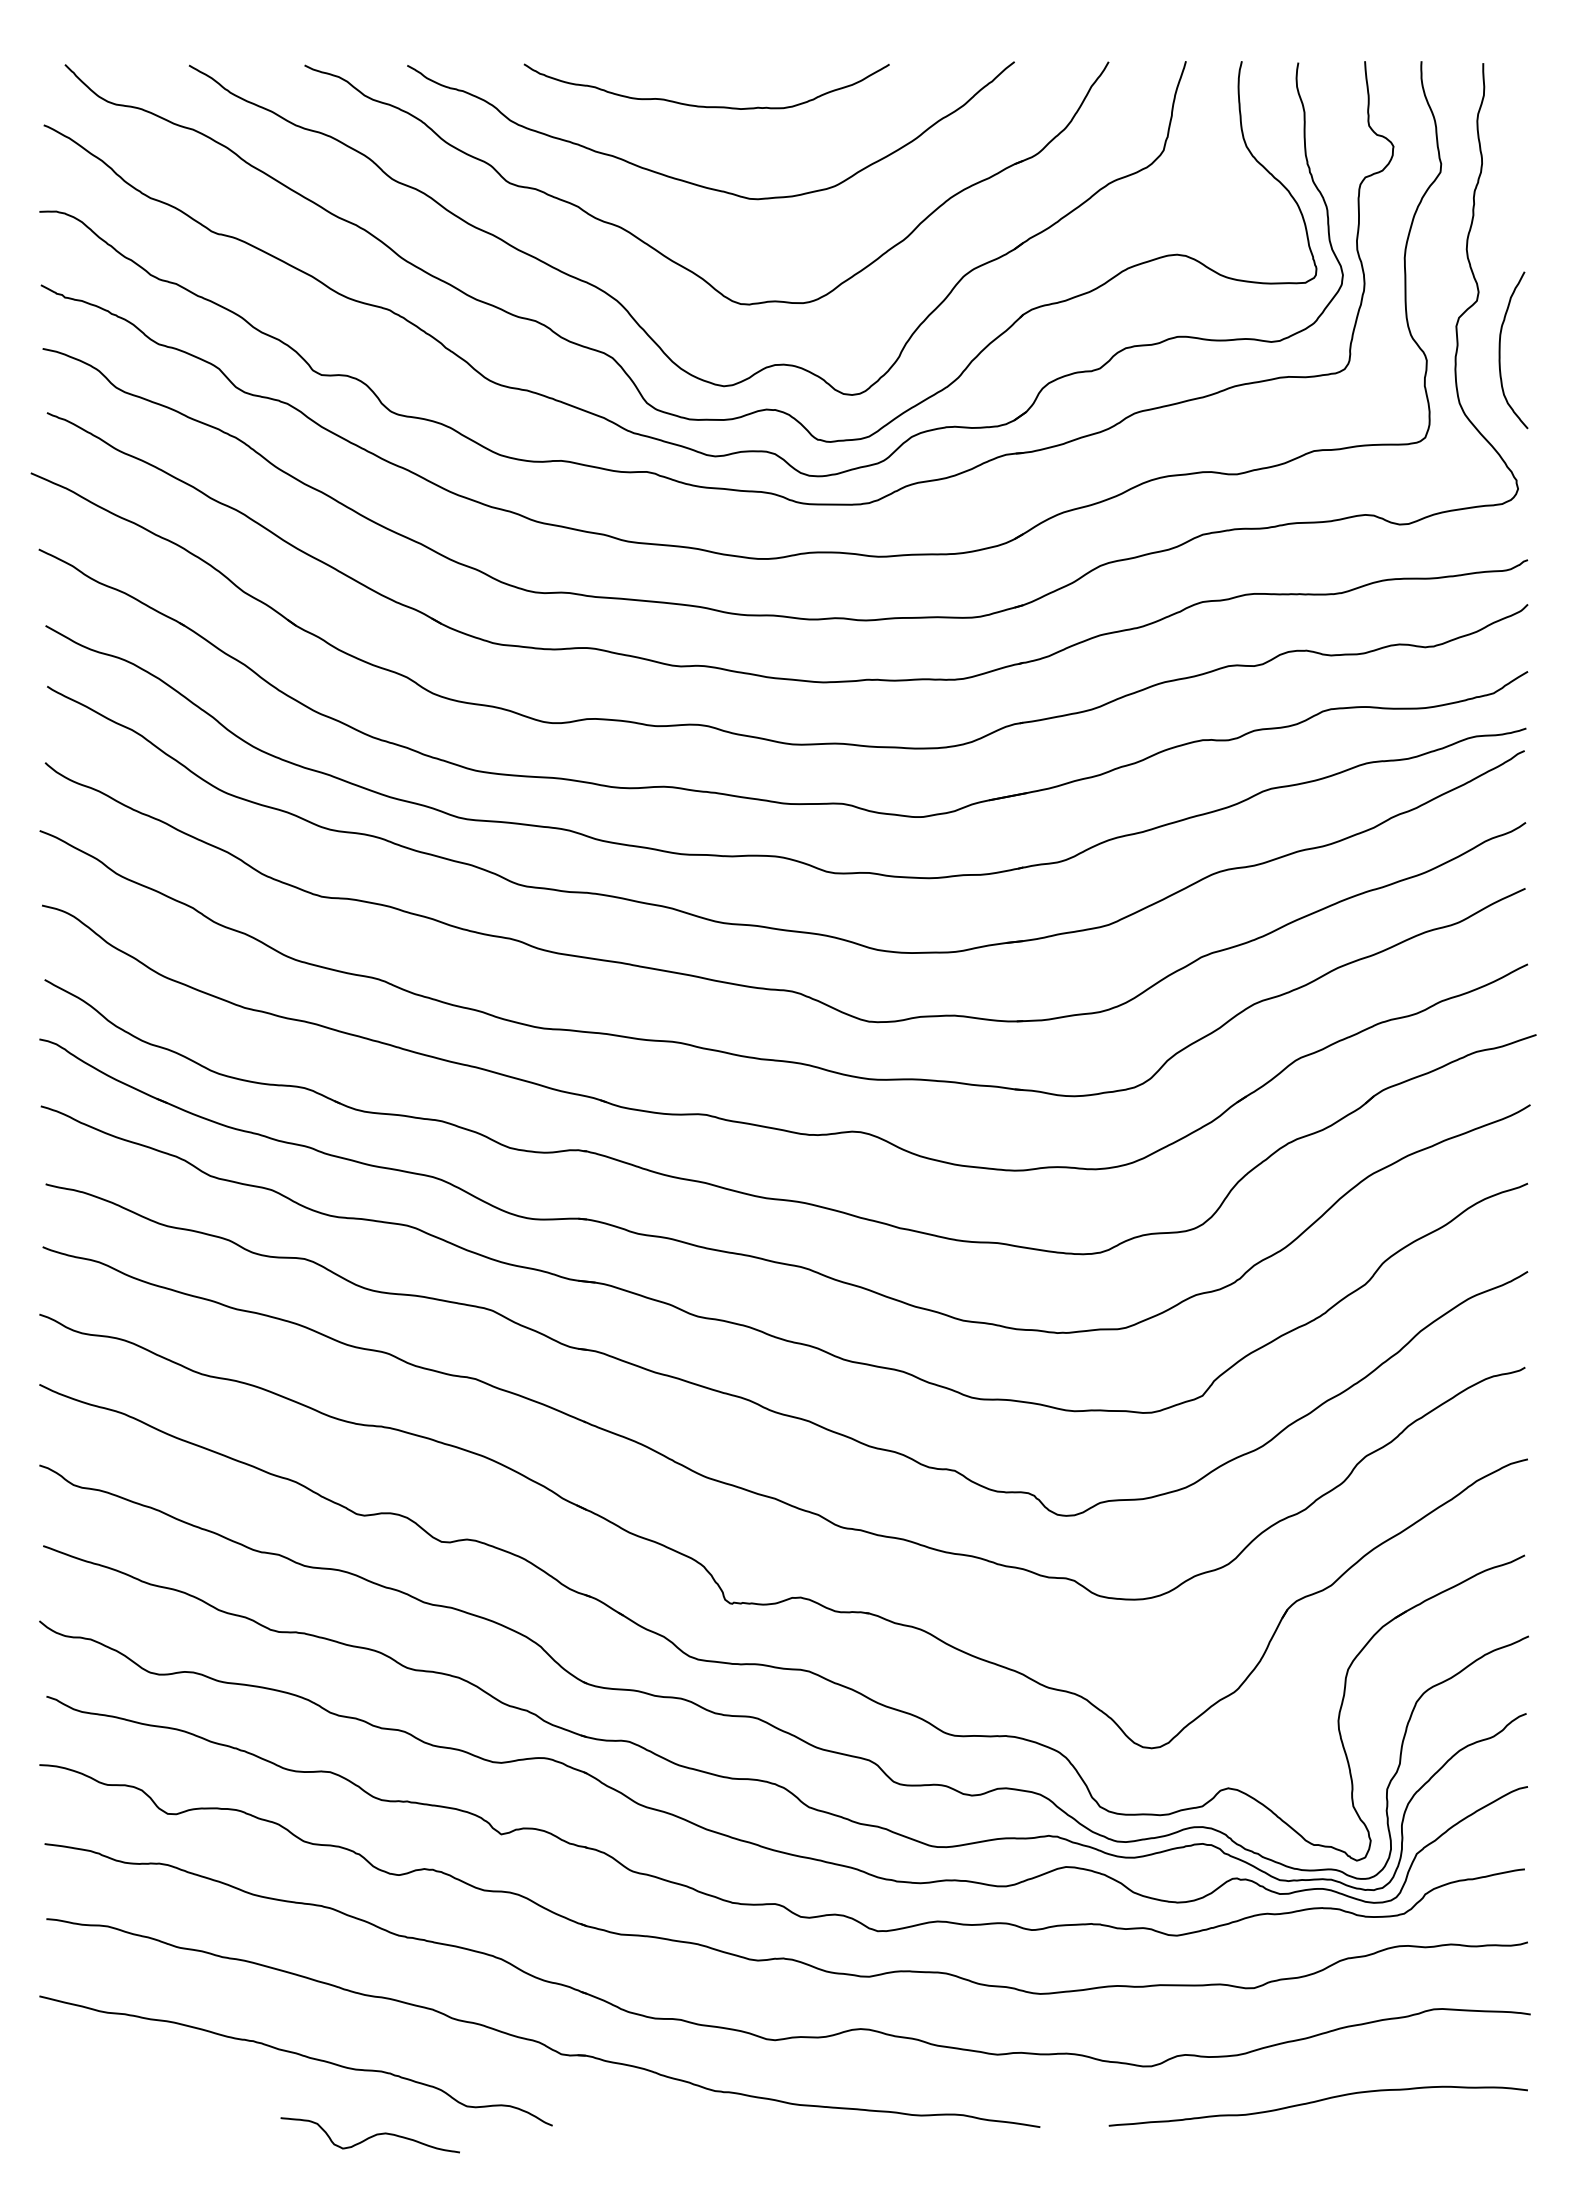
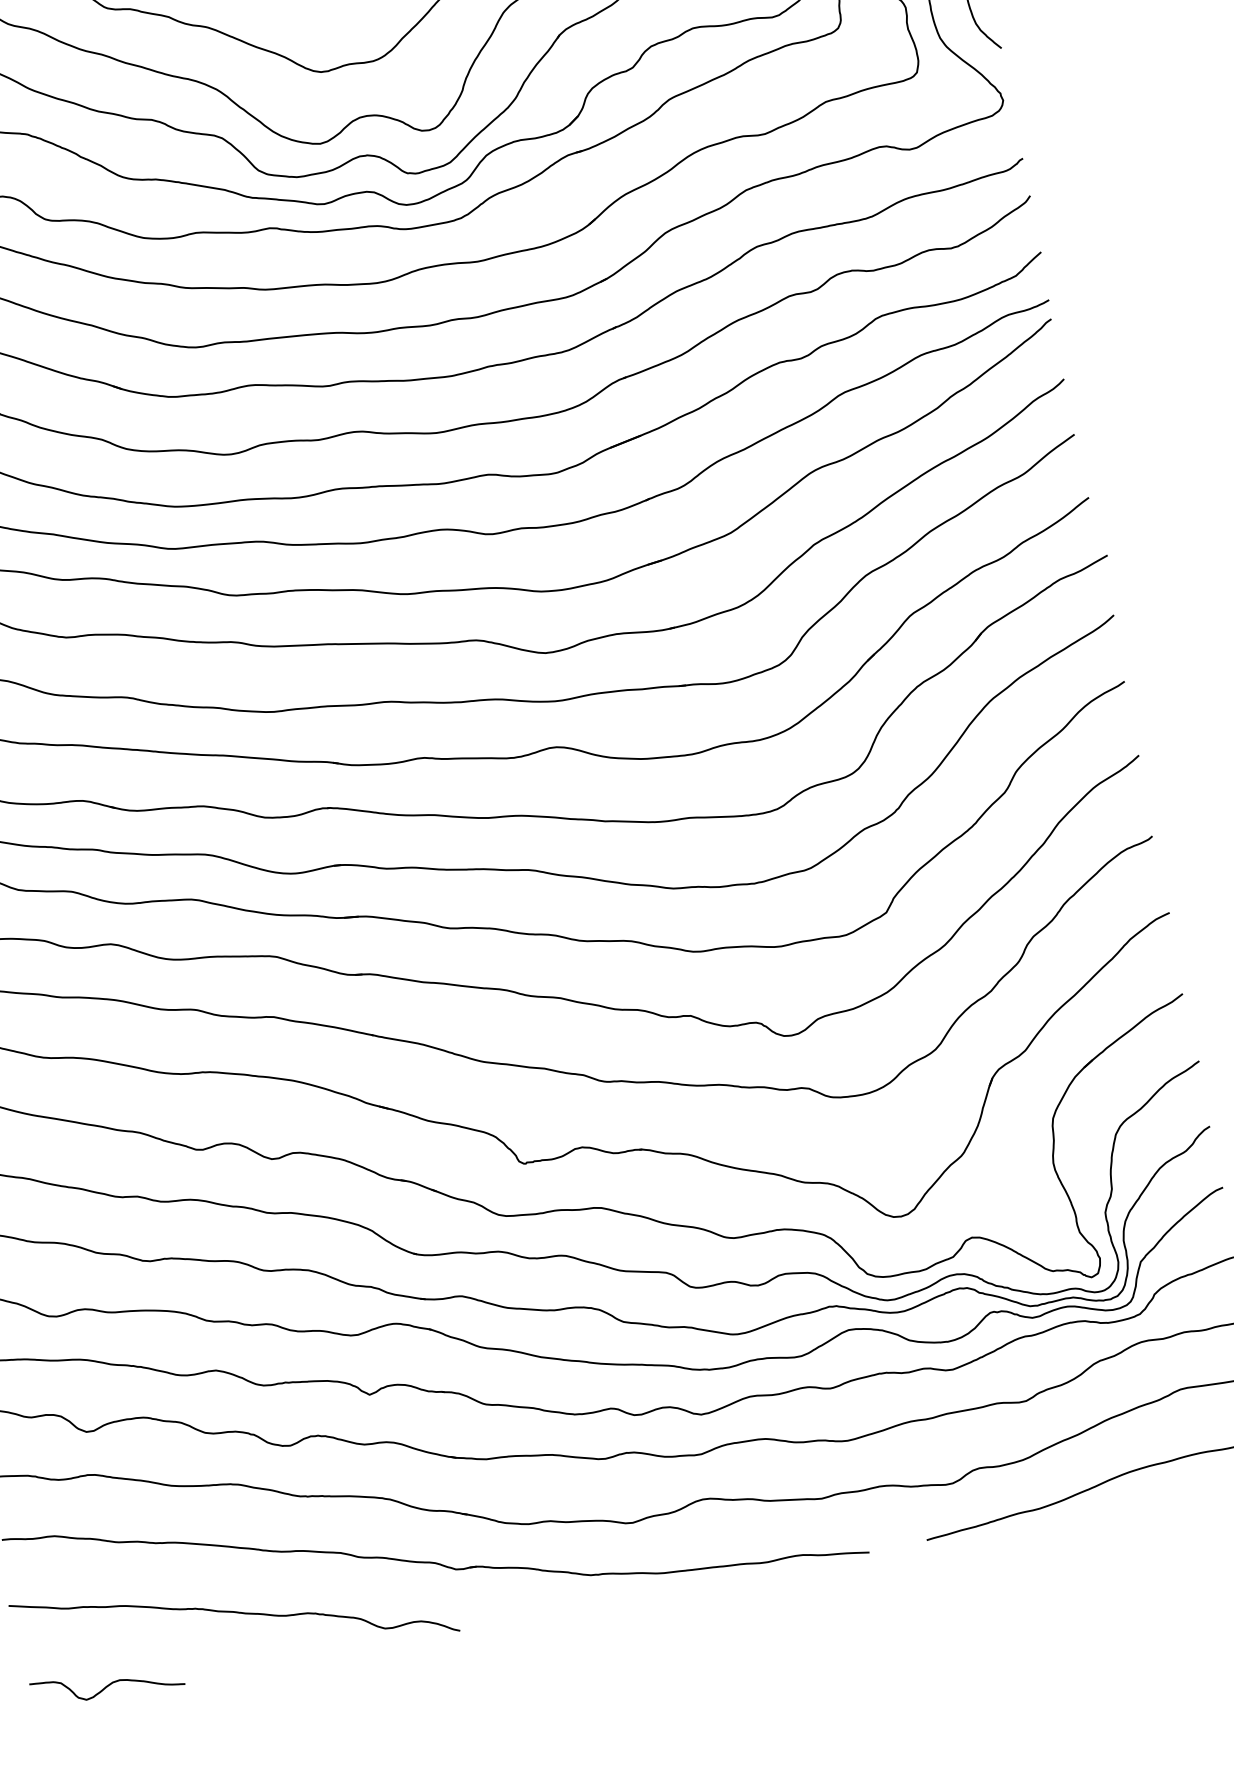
curve: (369, 2136) -> (106, 1685), moved

